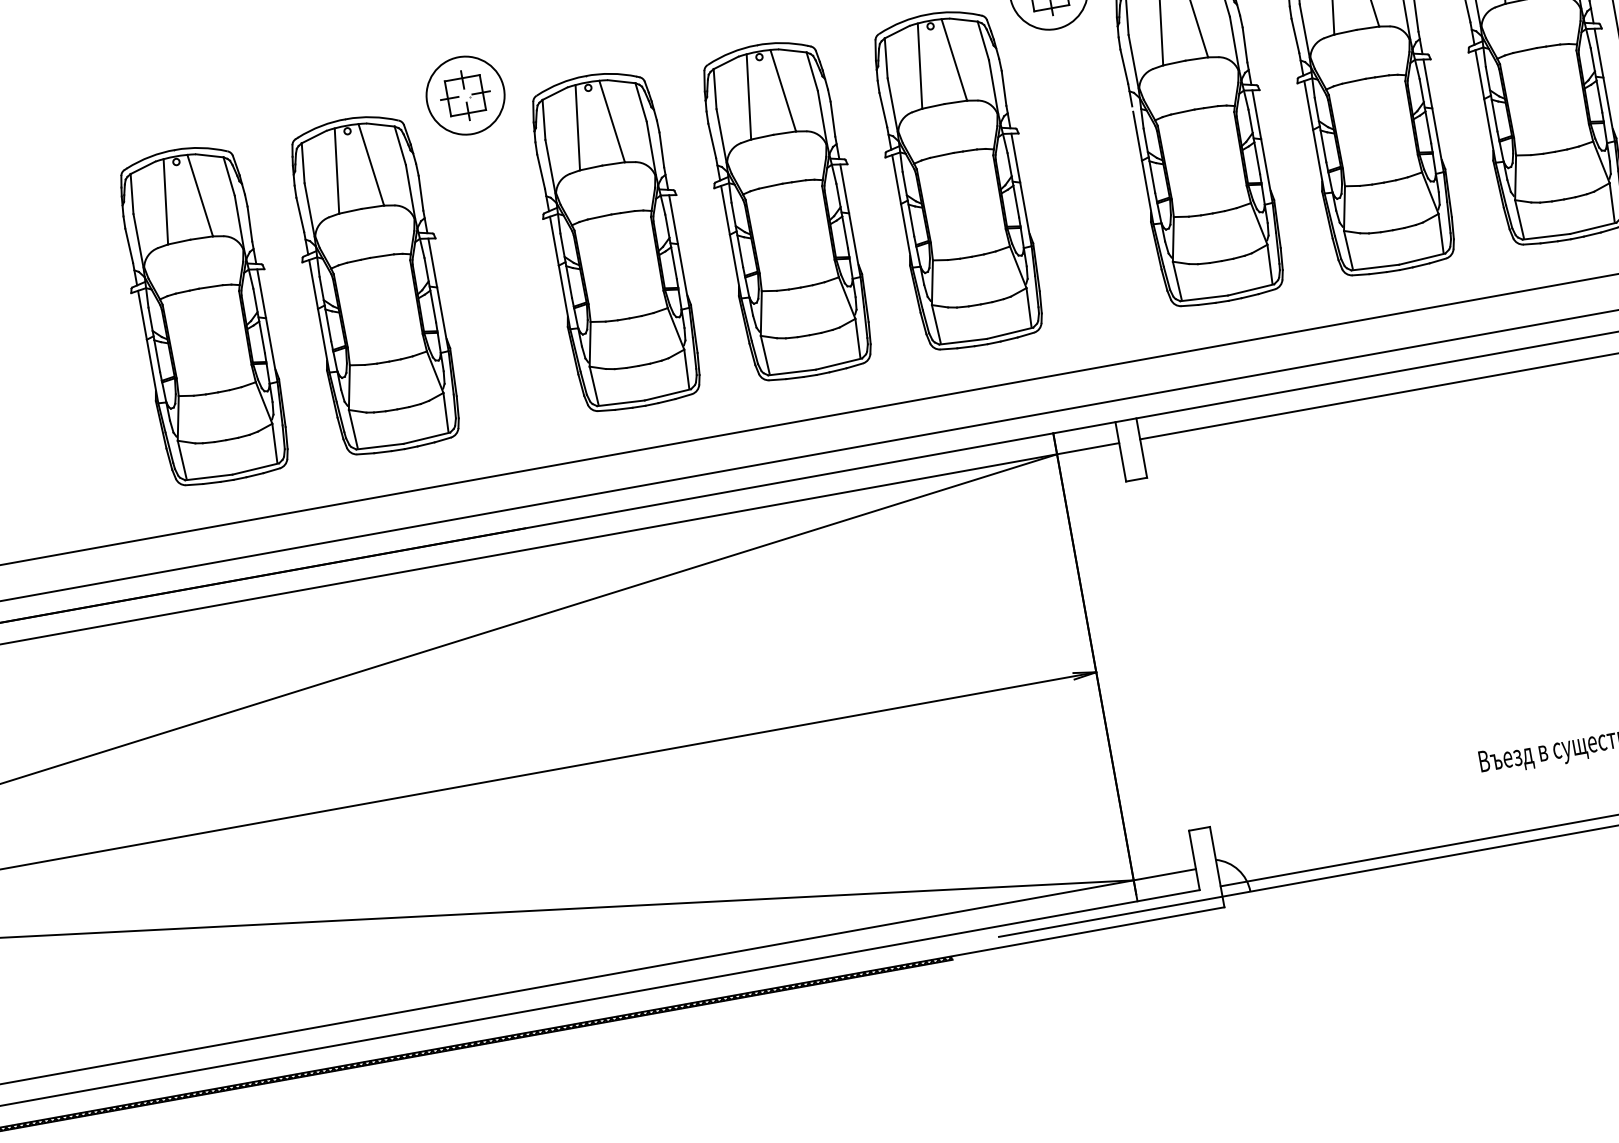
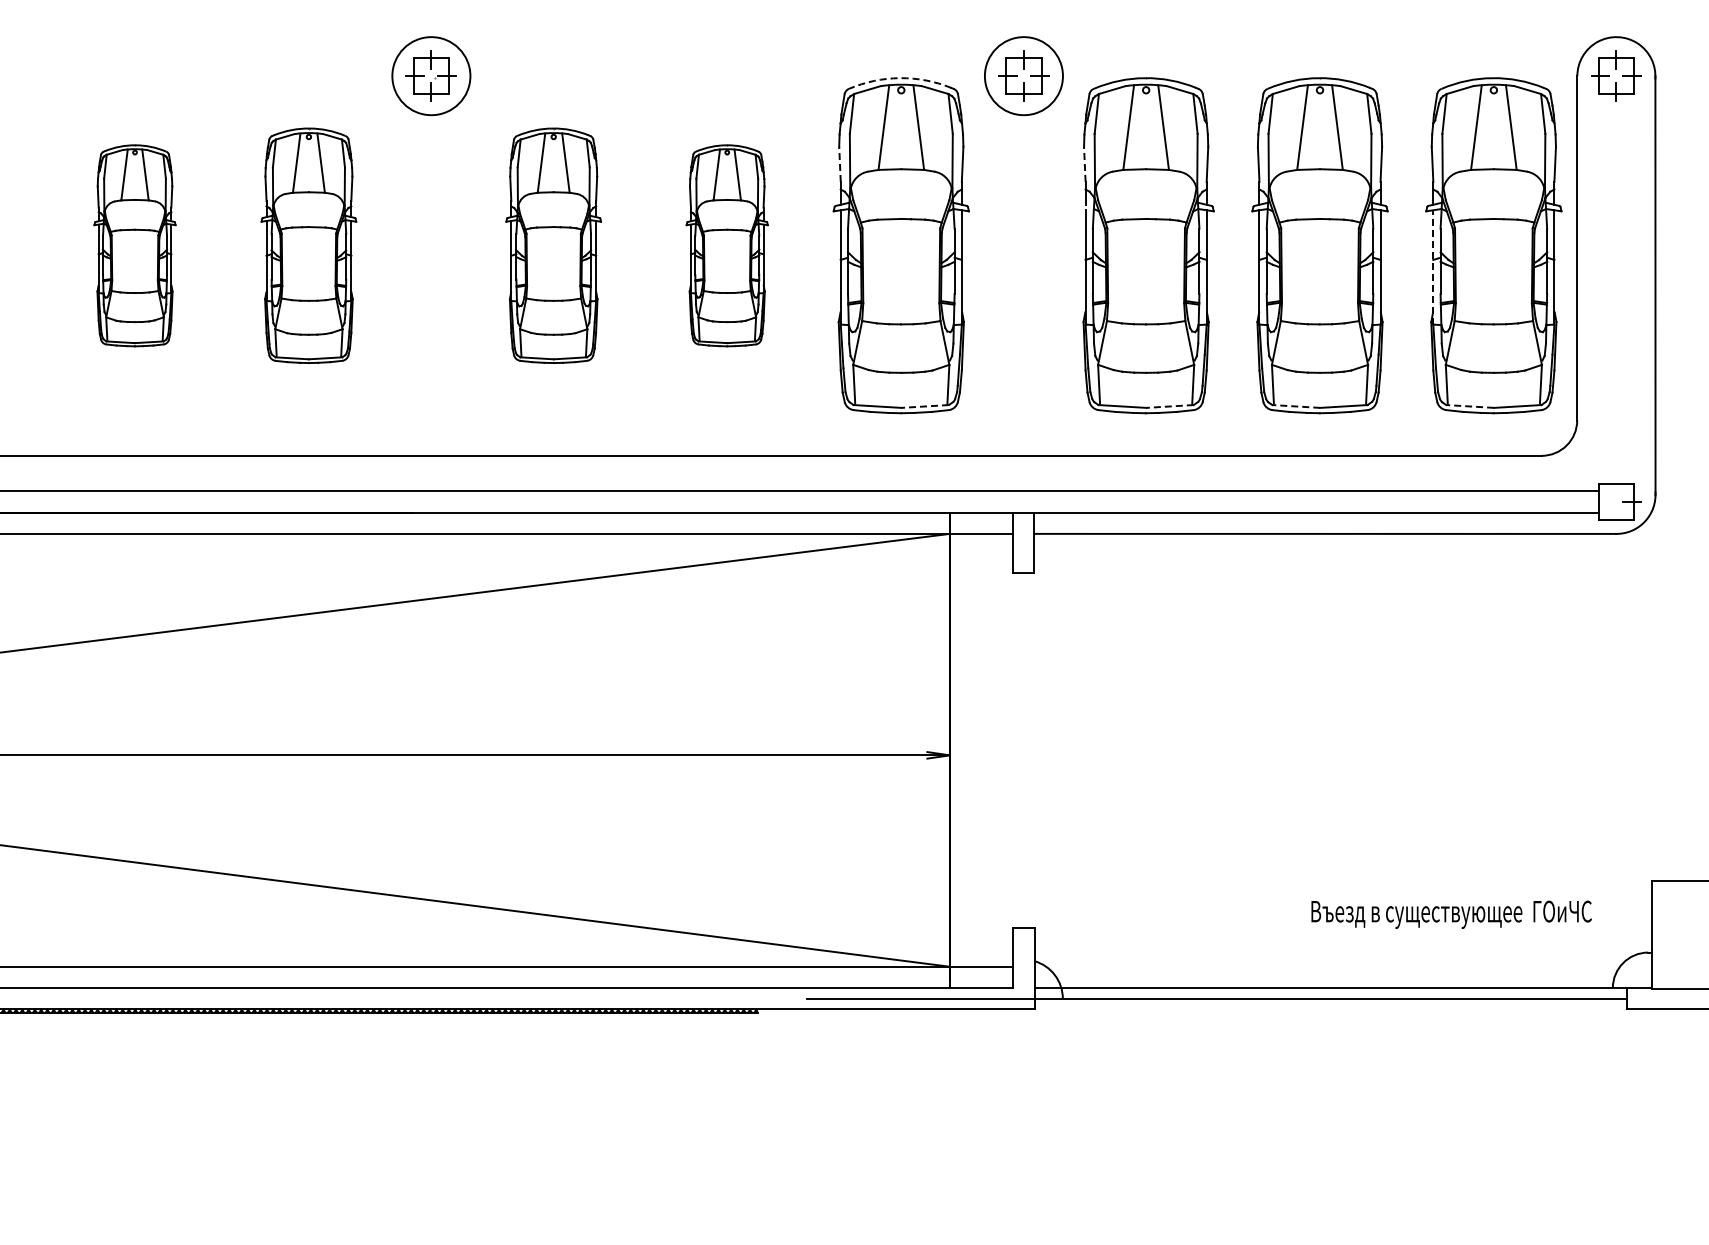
arc: (927, 14) -> (900, 78), solid -> dashed
line: (1124, 66) -> (1084, 164), solid -> dashed
line: (1485, 105) -> (1433, 266), solid -> dashed
line: (882, 110) -> (839, 164), solid -> dashed
part: (786, 210) -> (726, 245), size x0.6
line: (1546, 236) -> (1470, 406), solid -> dashed
part: (615, 240) -> (553, 245), size x0.7
line: (1375, 267) -> (1296, 406), solid -> dashed
part: (374, 284) -> (308, 245), size x0.7
line: (1251, 289) -> (1170, 406), solid -> dashed
part: (203, 314) -> (134, 245), size x0.6
line: (1010, 333) -> (925, 406), solid -> dashed

